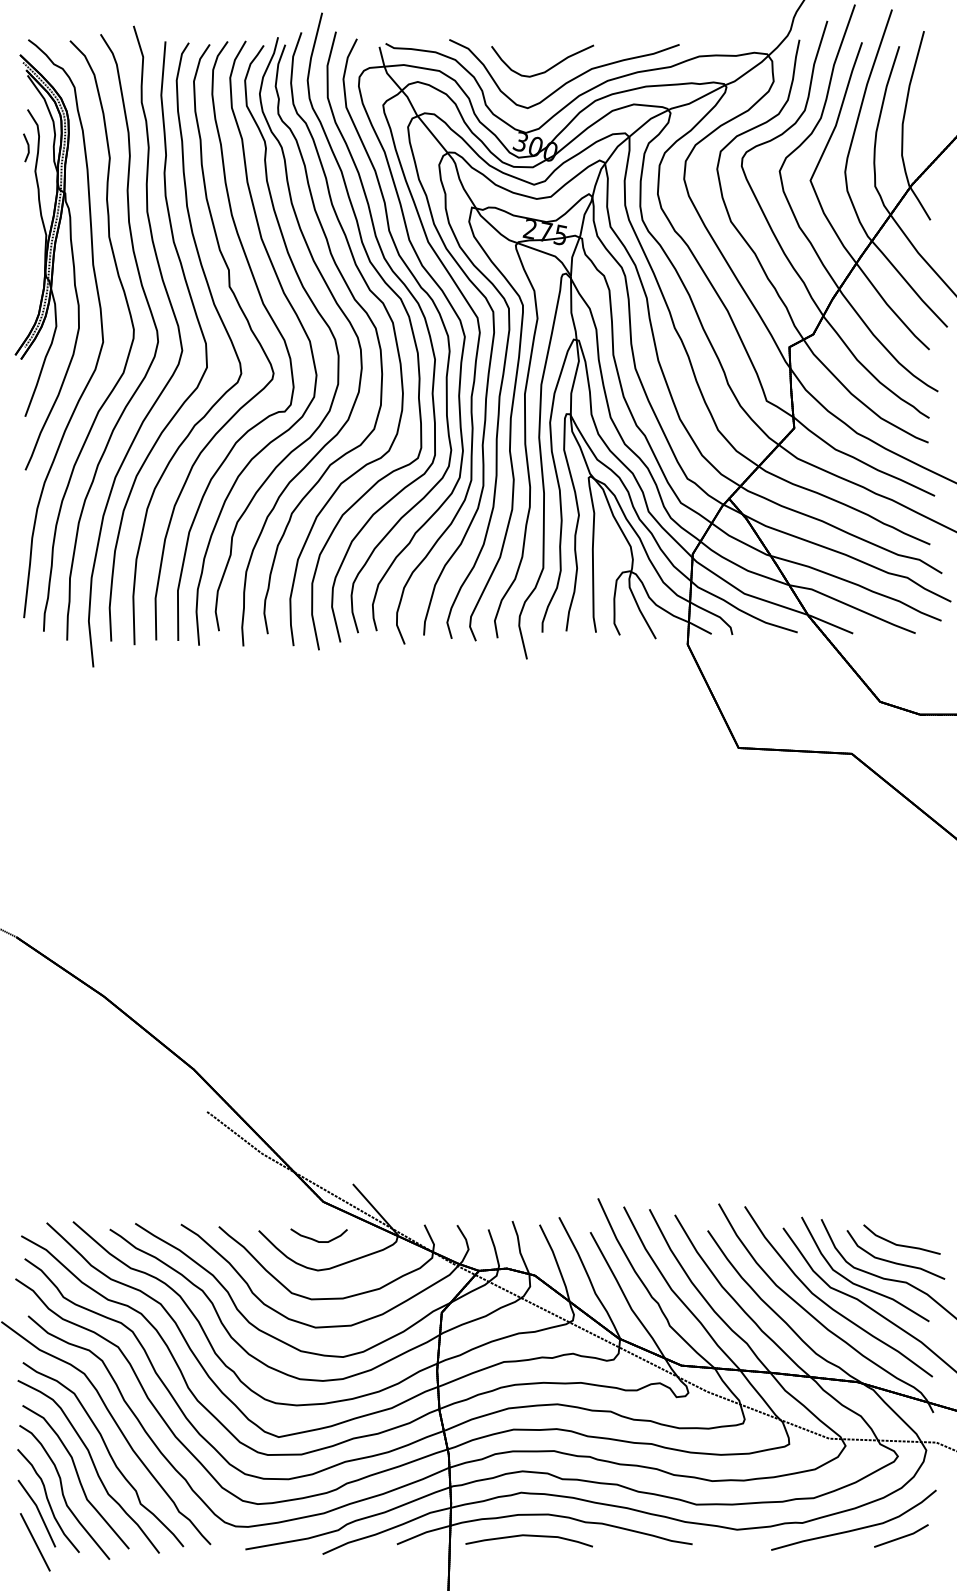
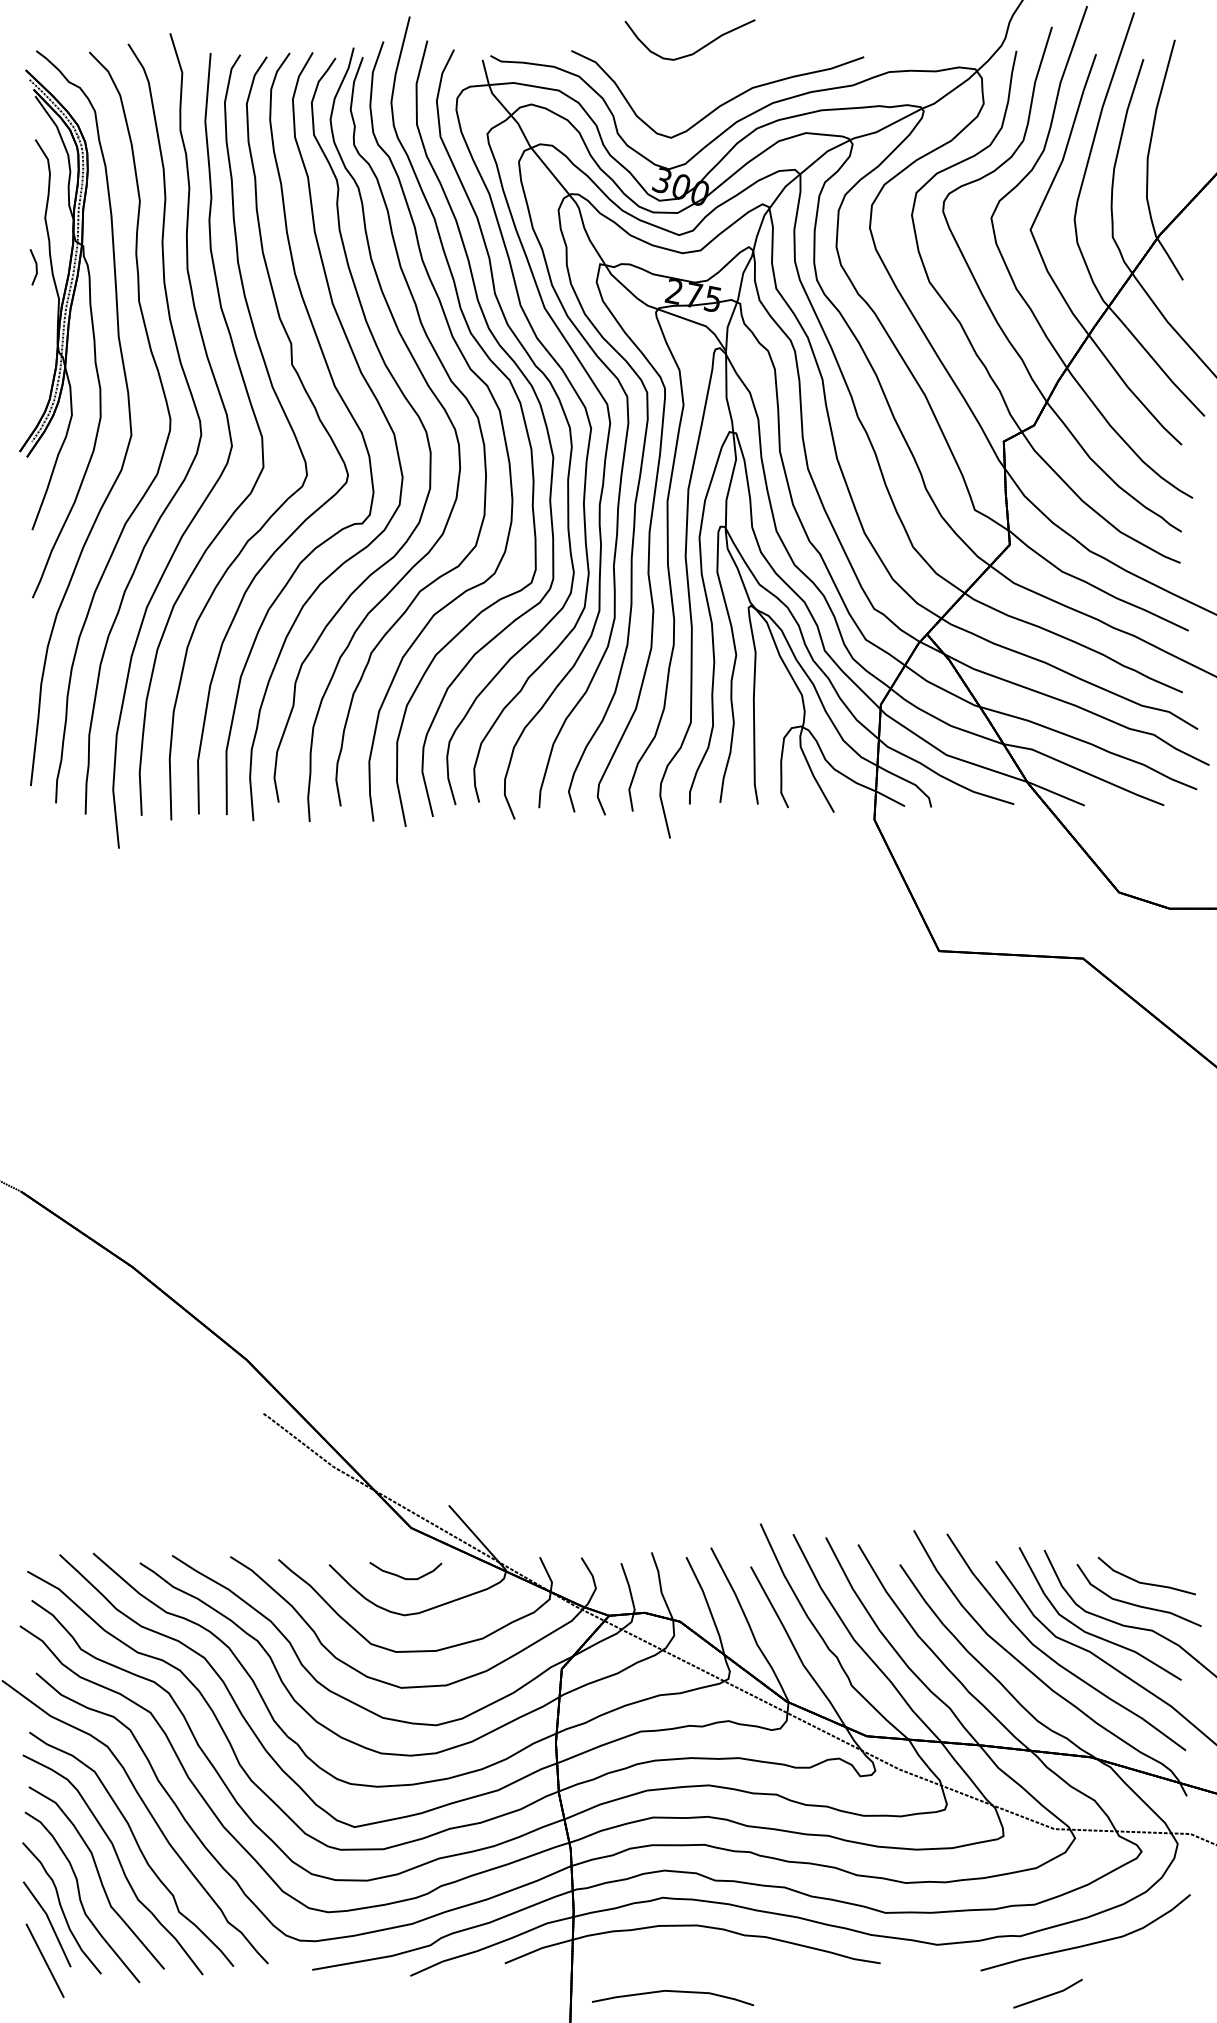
curve: (547, 69) -> (696, 50), moved
part: (26, 148) -> (33, 267), moved
curve: (529, 1536) -> (673, 1992), moved
line: (901, 1536) -> (1048, 1994), moved

